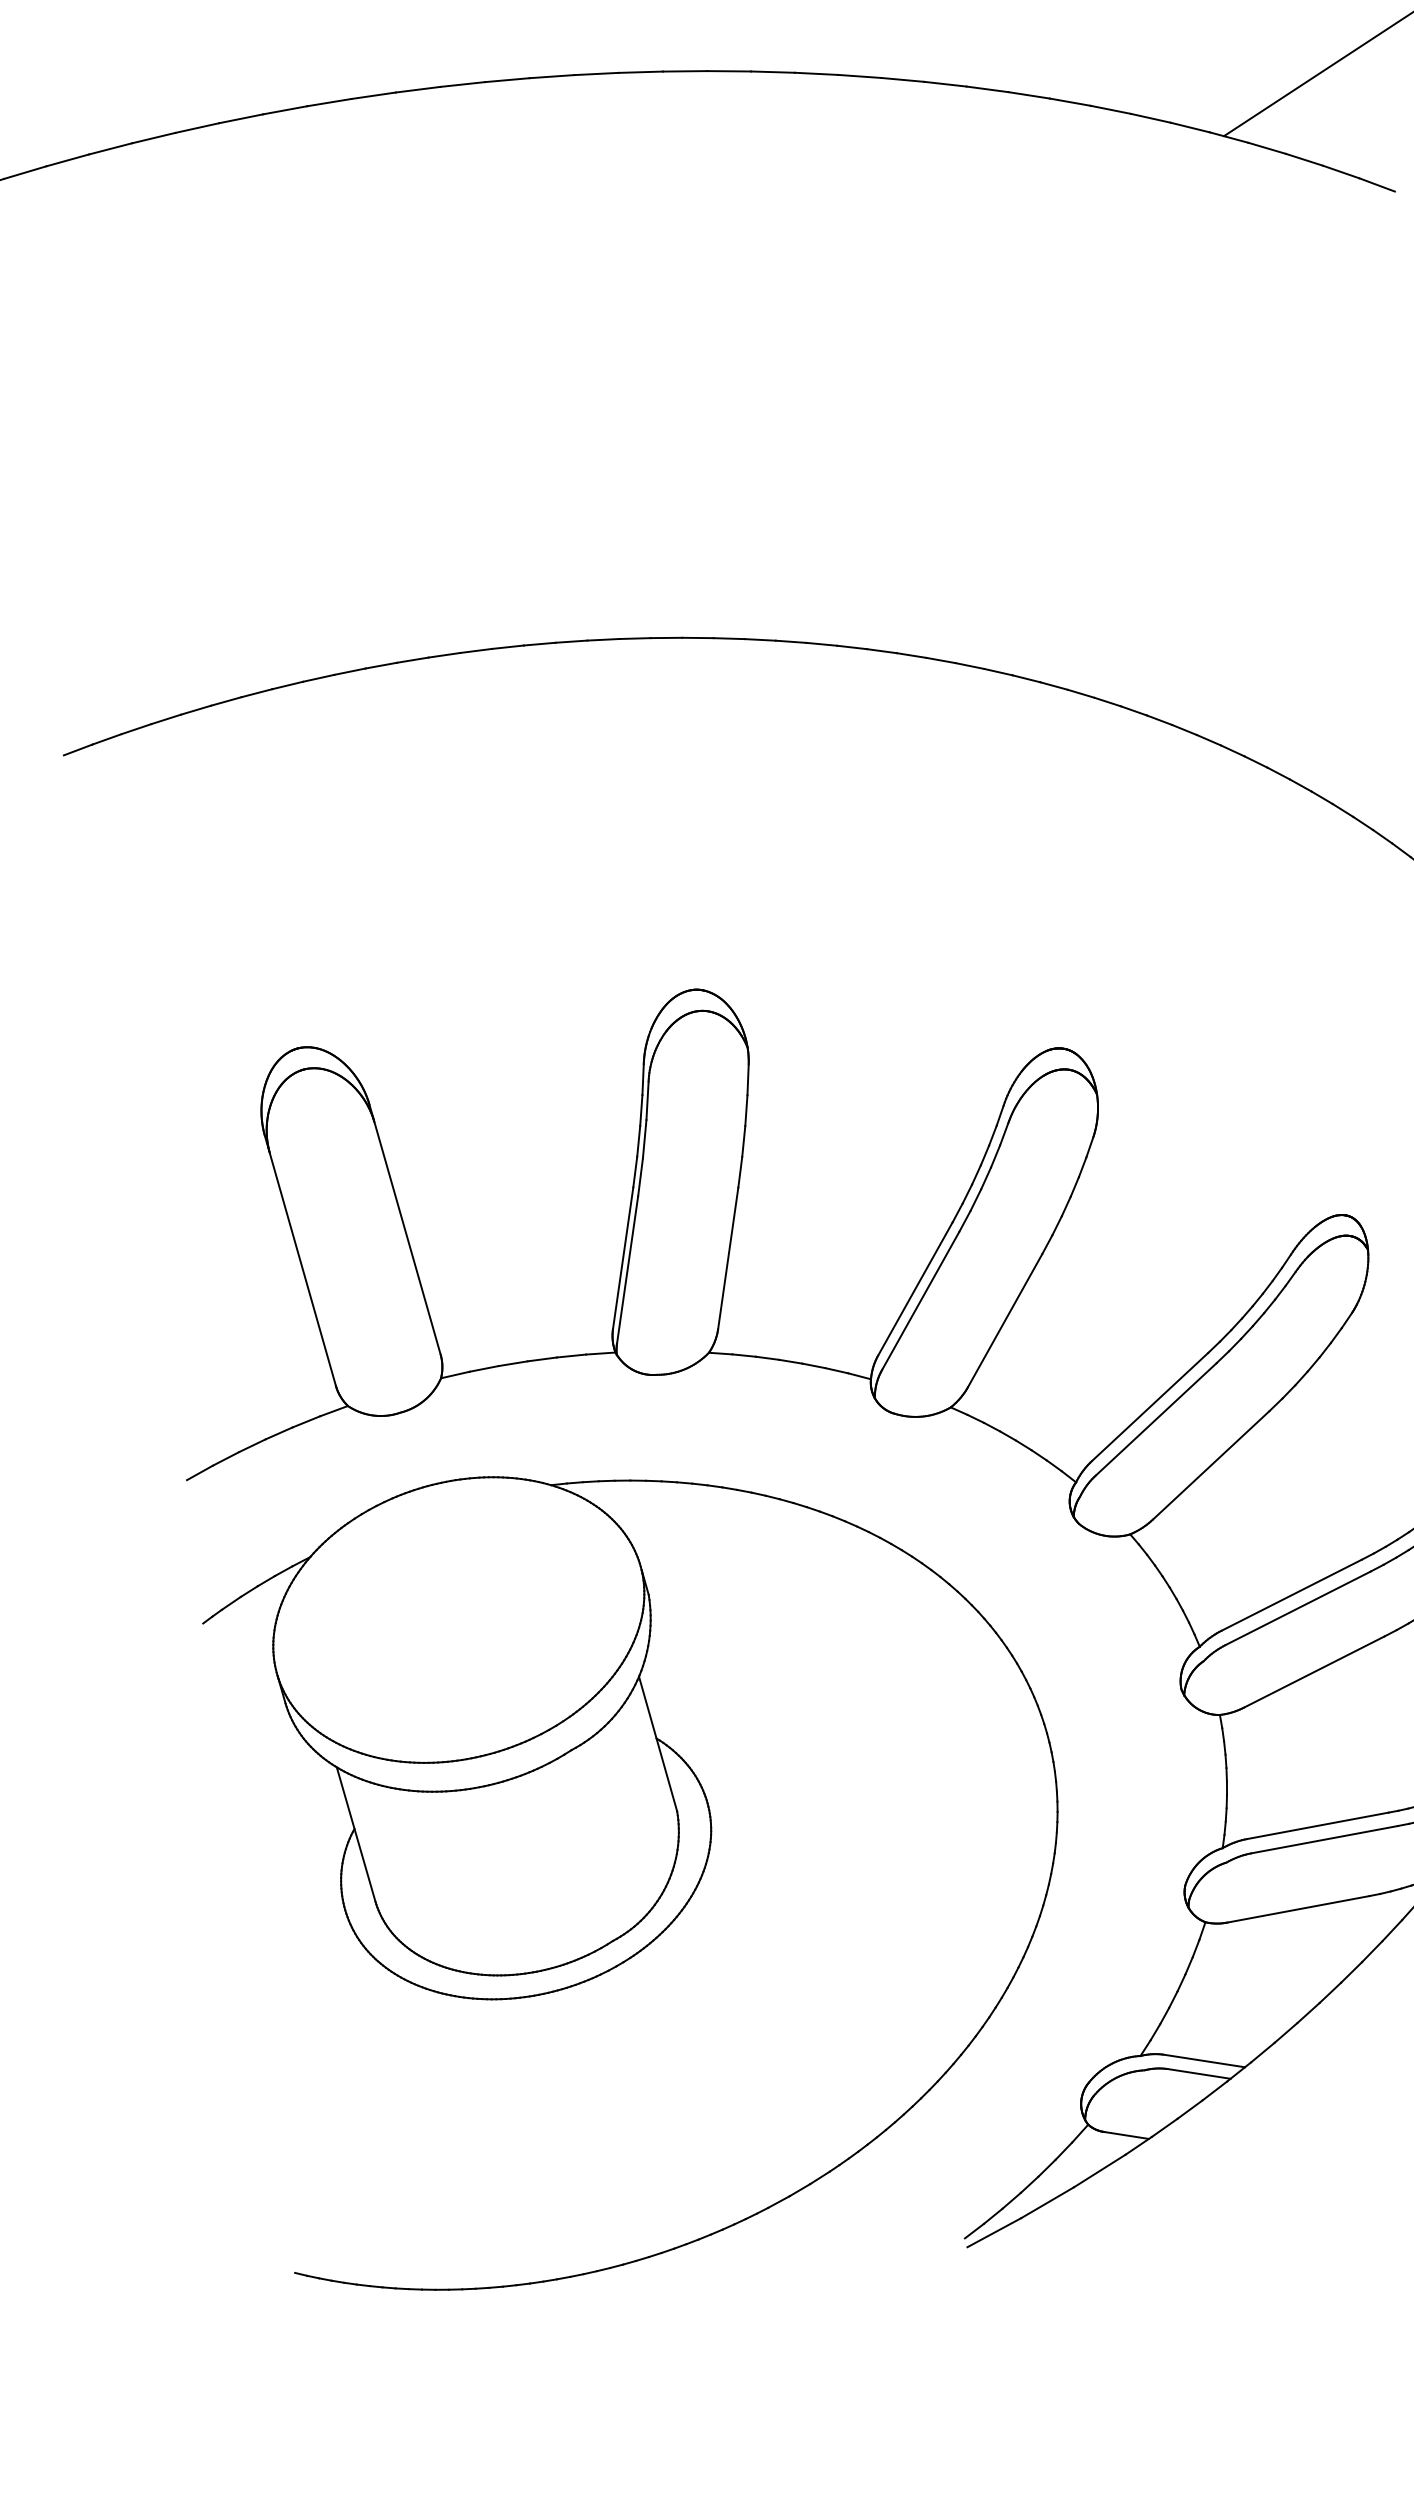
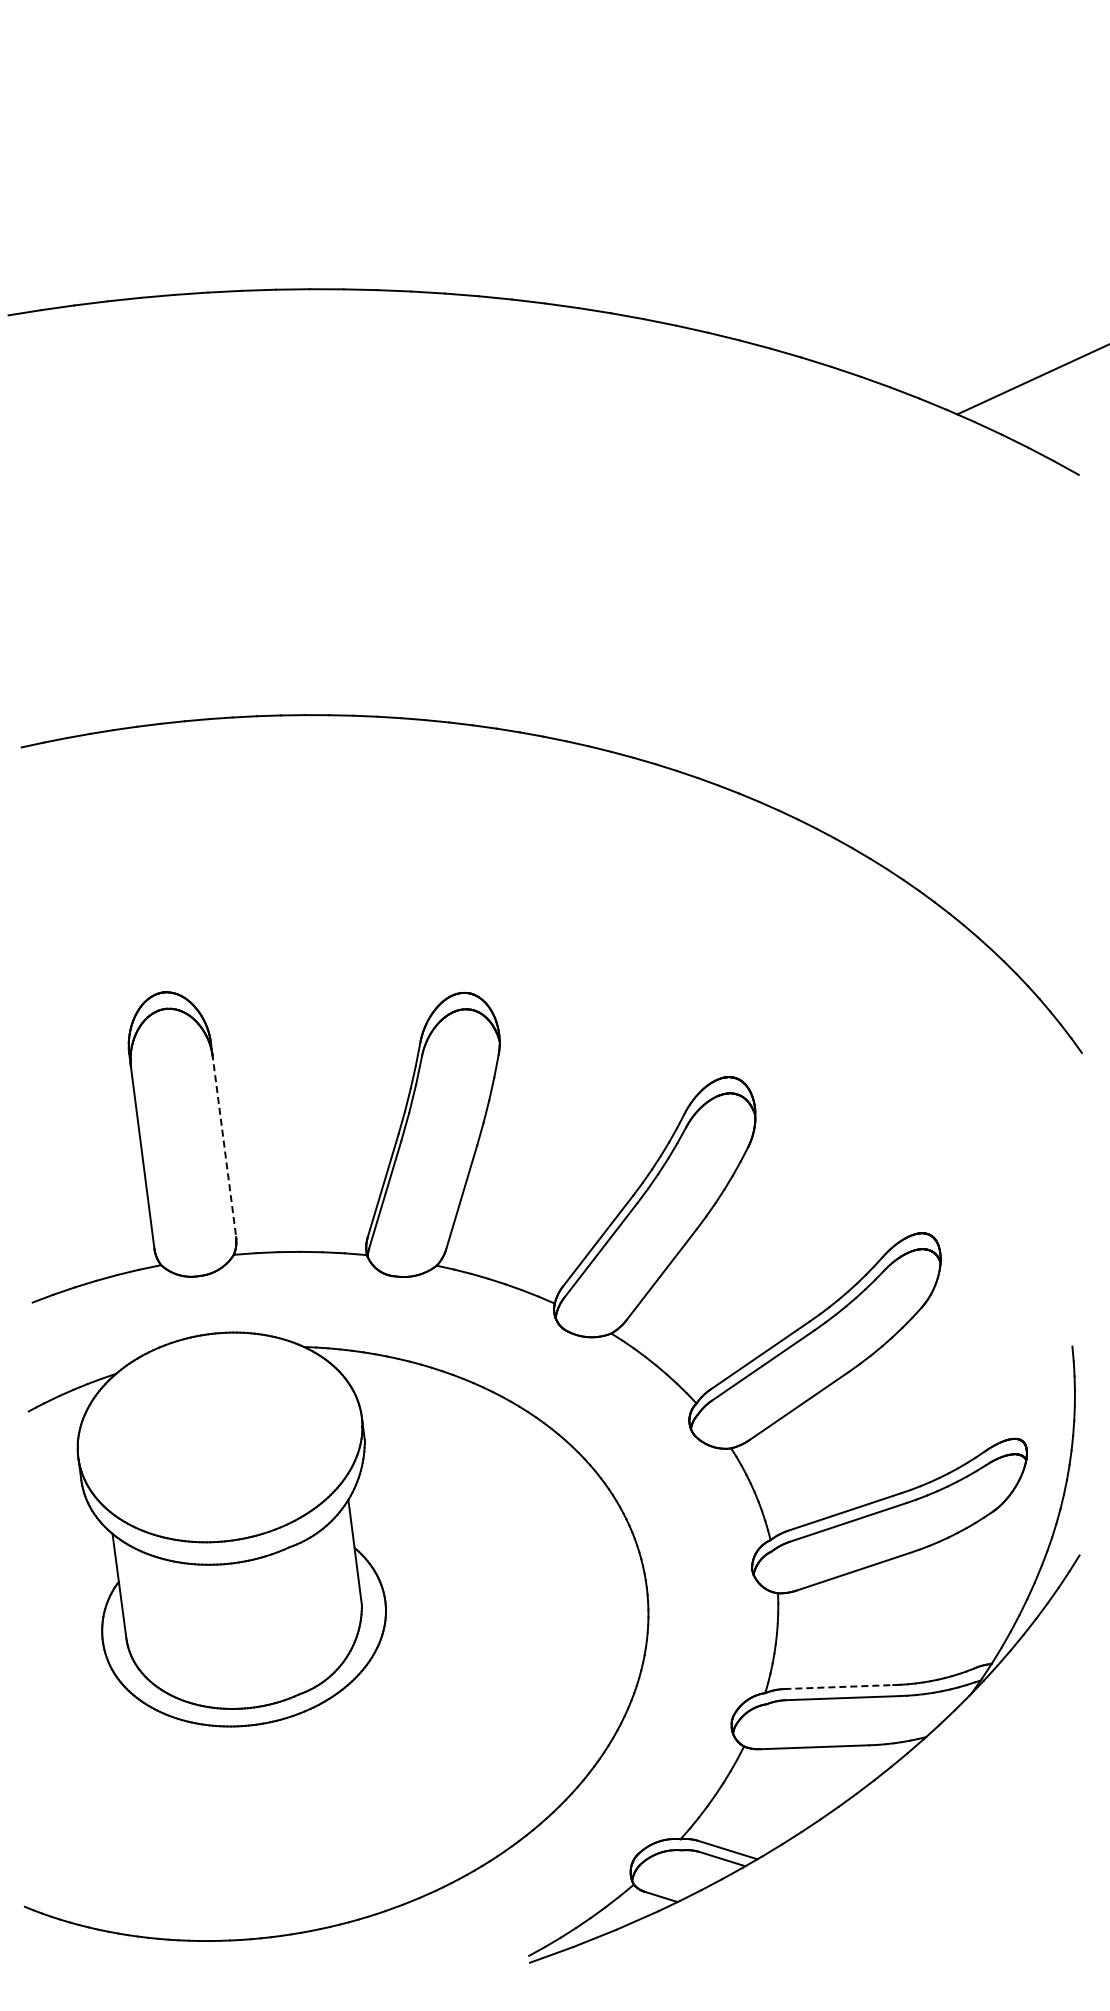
line: (405, 1230) -> (223, 1140), solid -> dashed
line: (1318, 1826) -> (839, 1687), solid -> dashed

